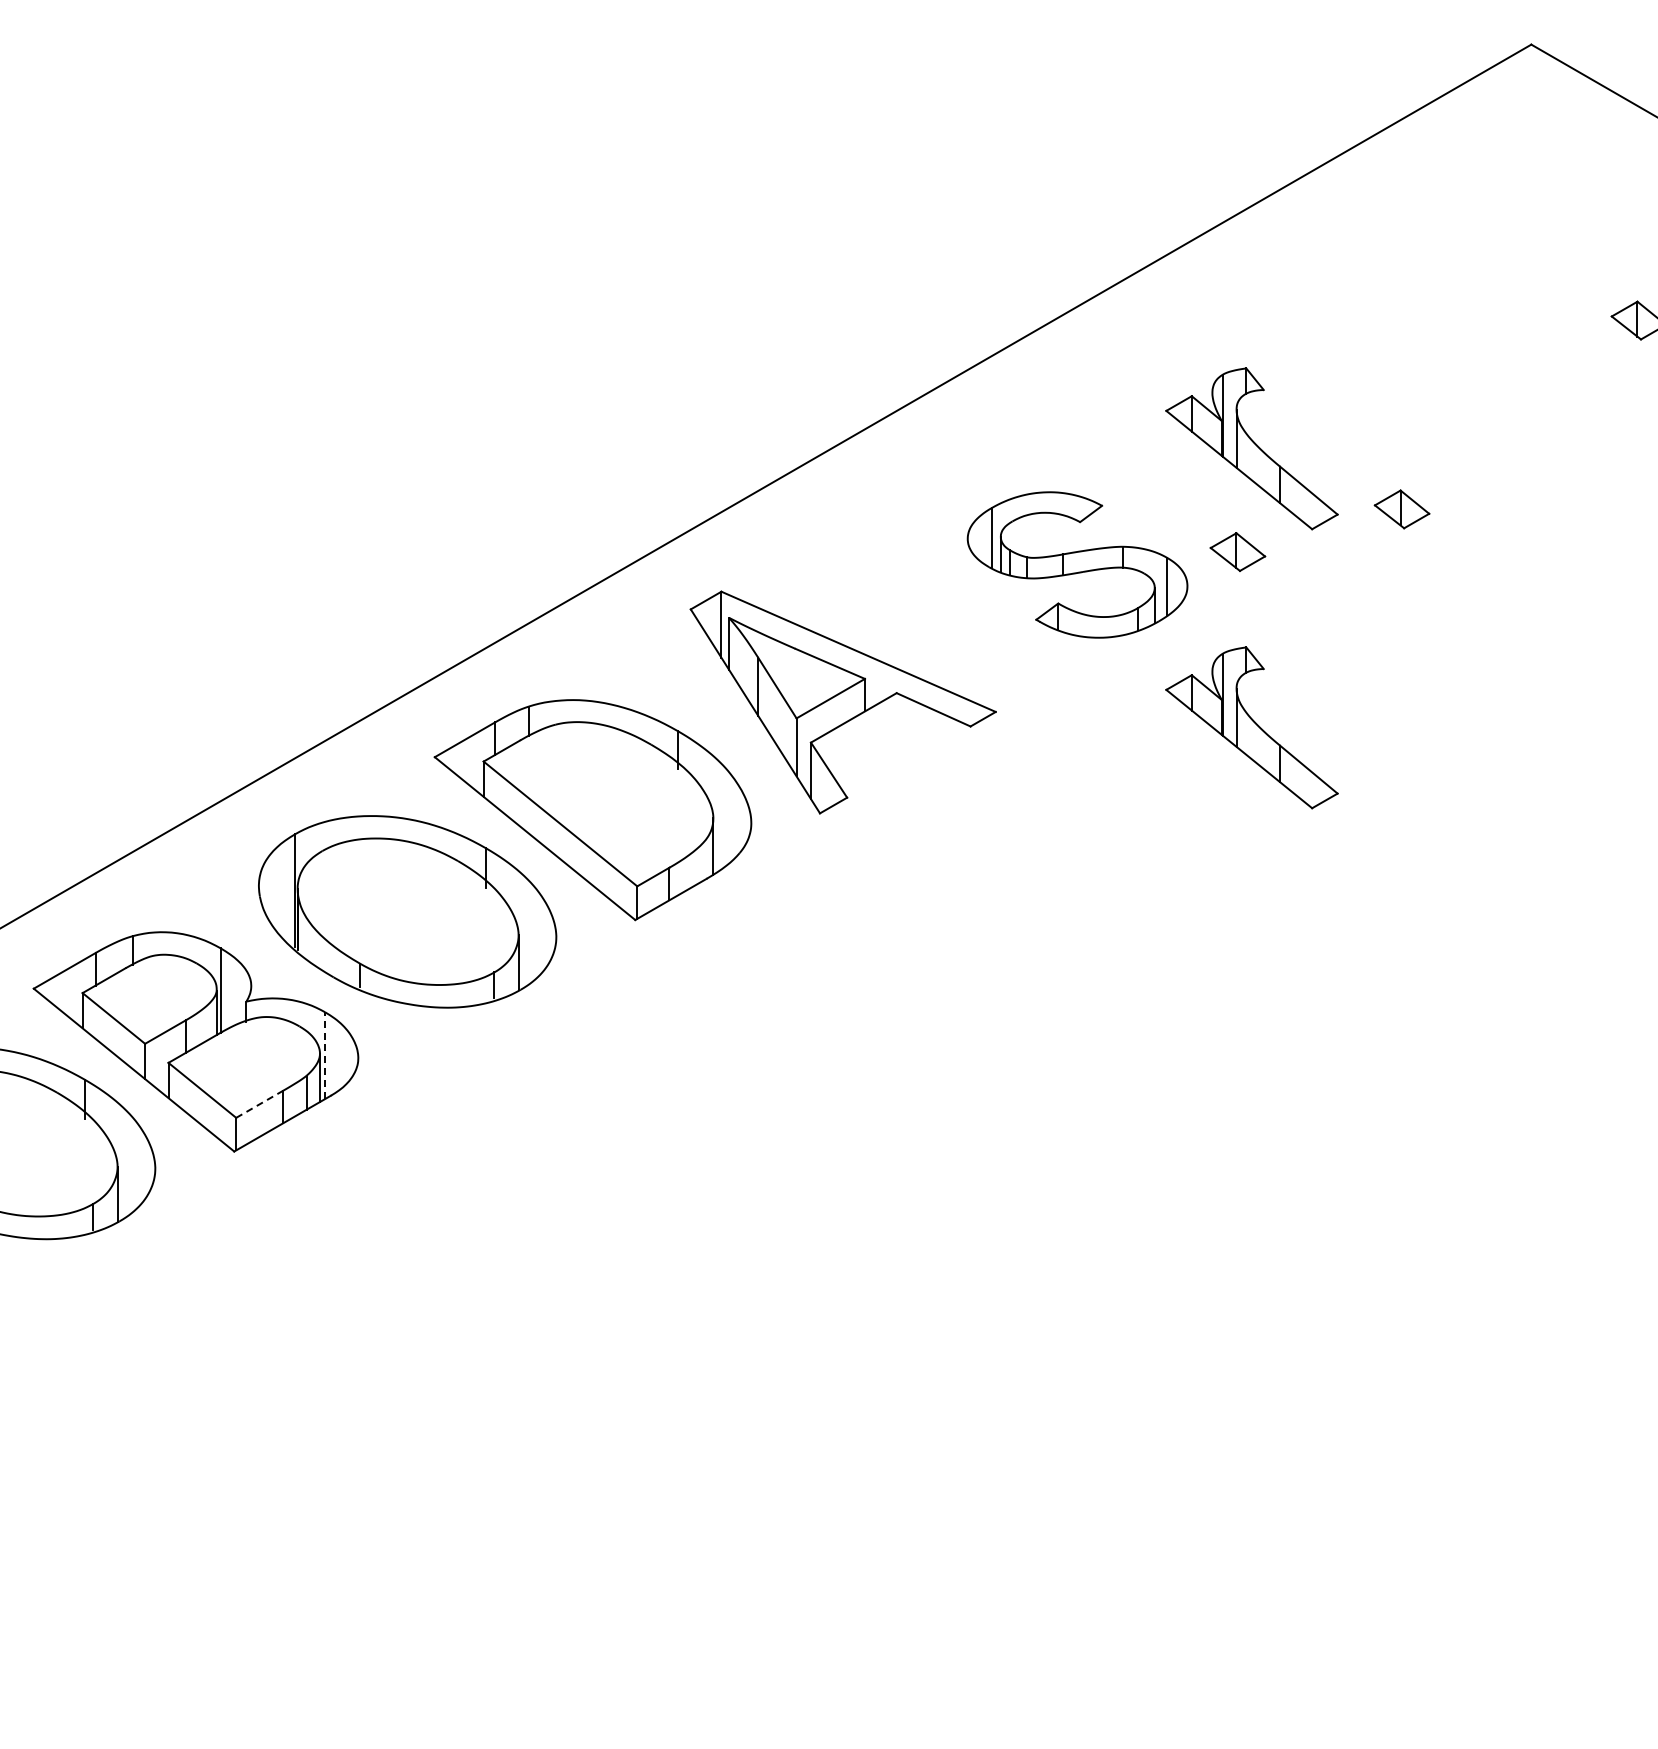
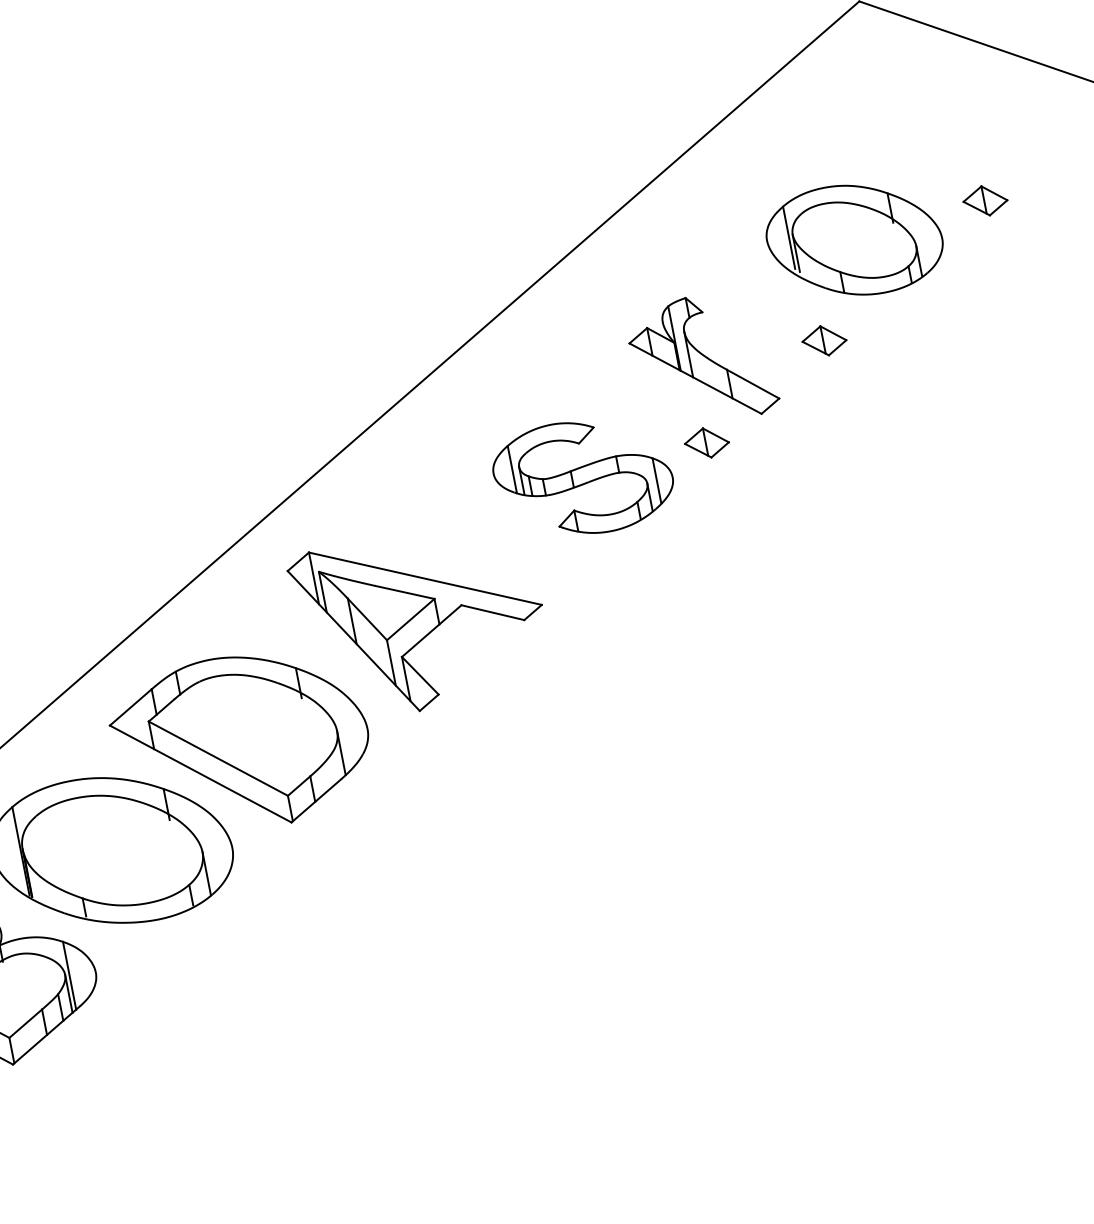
part: (1468, 337) -> (854, 240), added
part: (1401, 509) -> (824, 341), moved
part: (1251, 727) -> (744, 578), removed
line: (325, 1055) -> (69, 975), dashed -> solid
line: (260, 1104) -> (26, 1023), dashed -> solid

